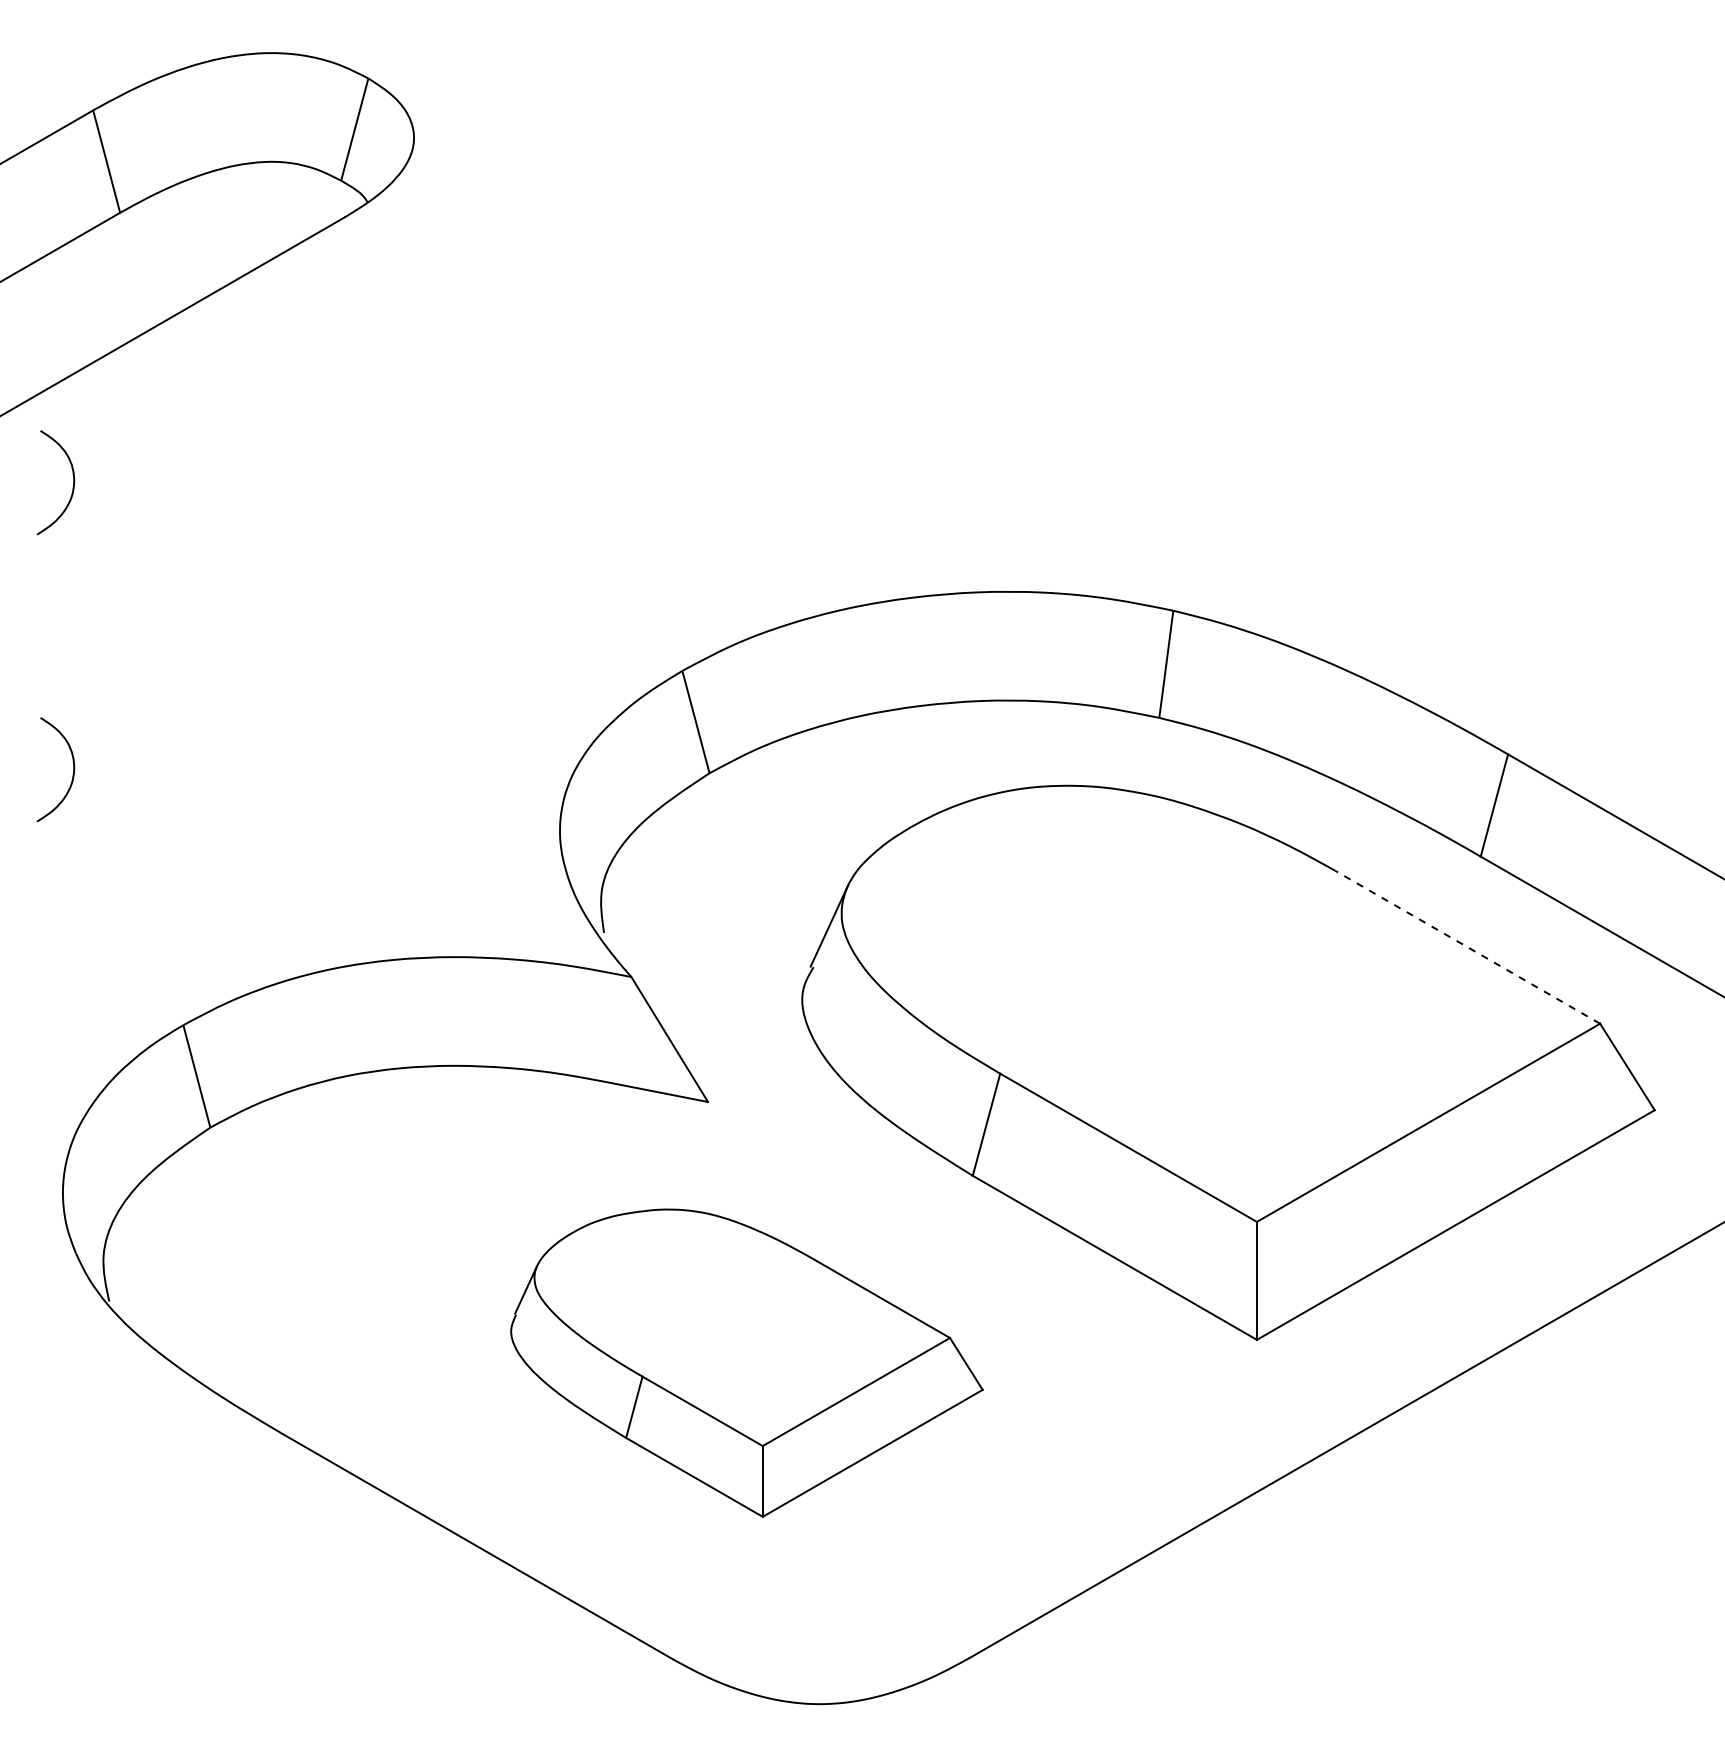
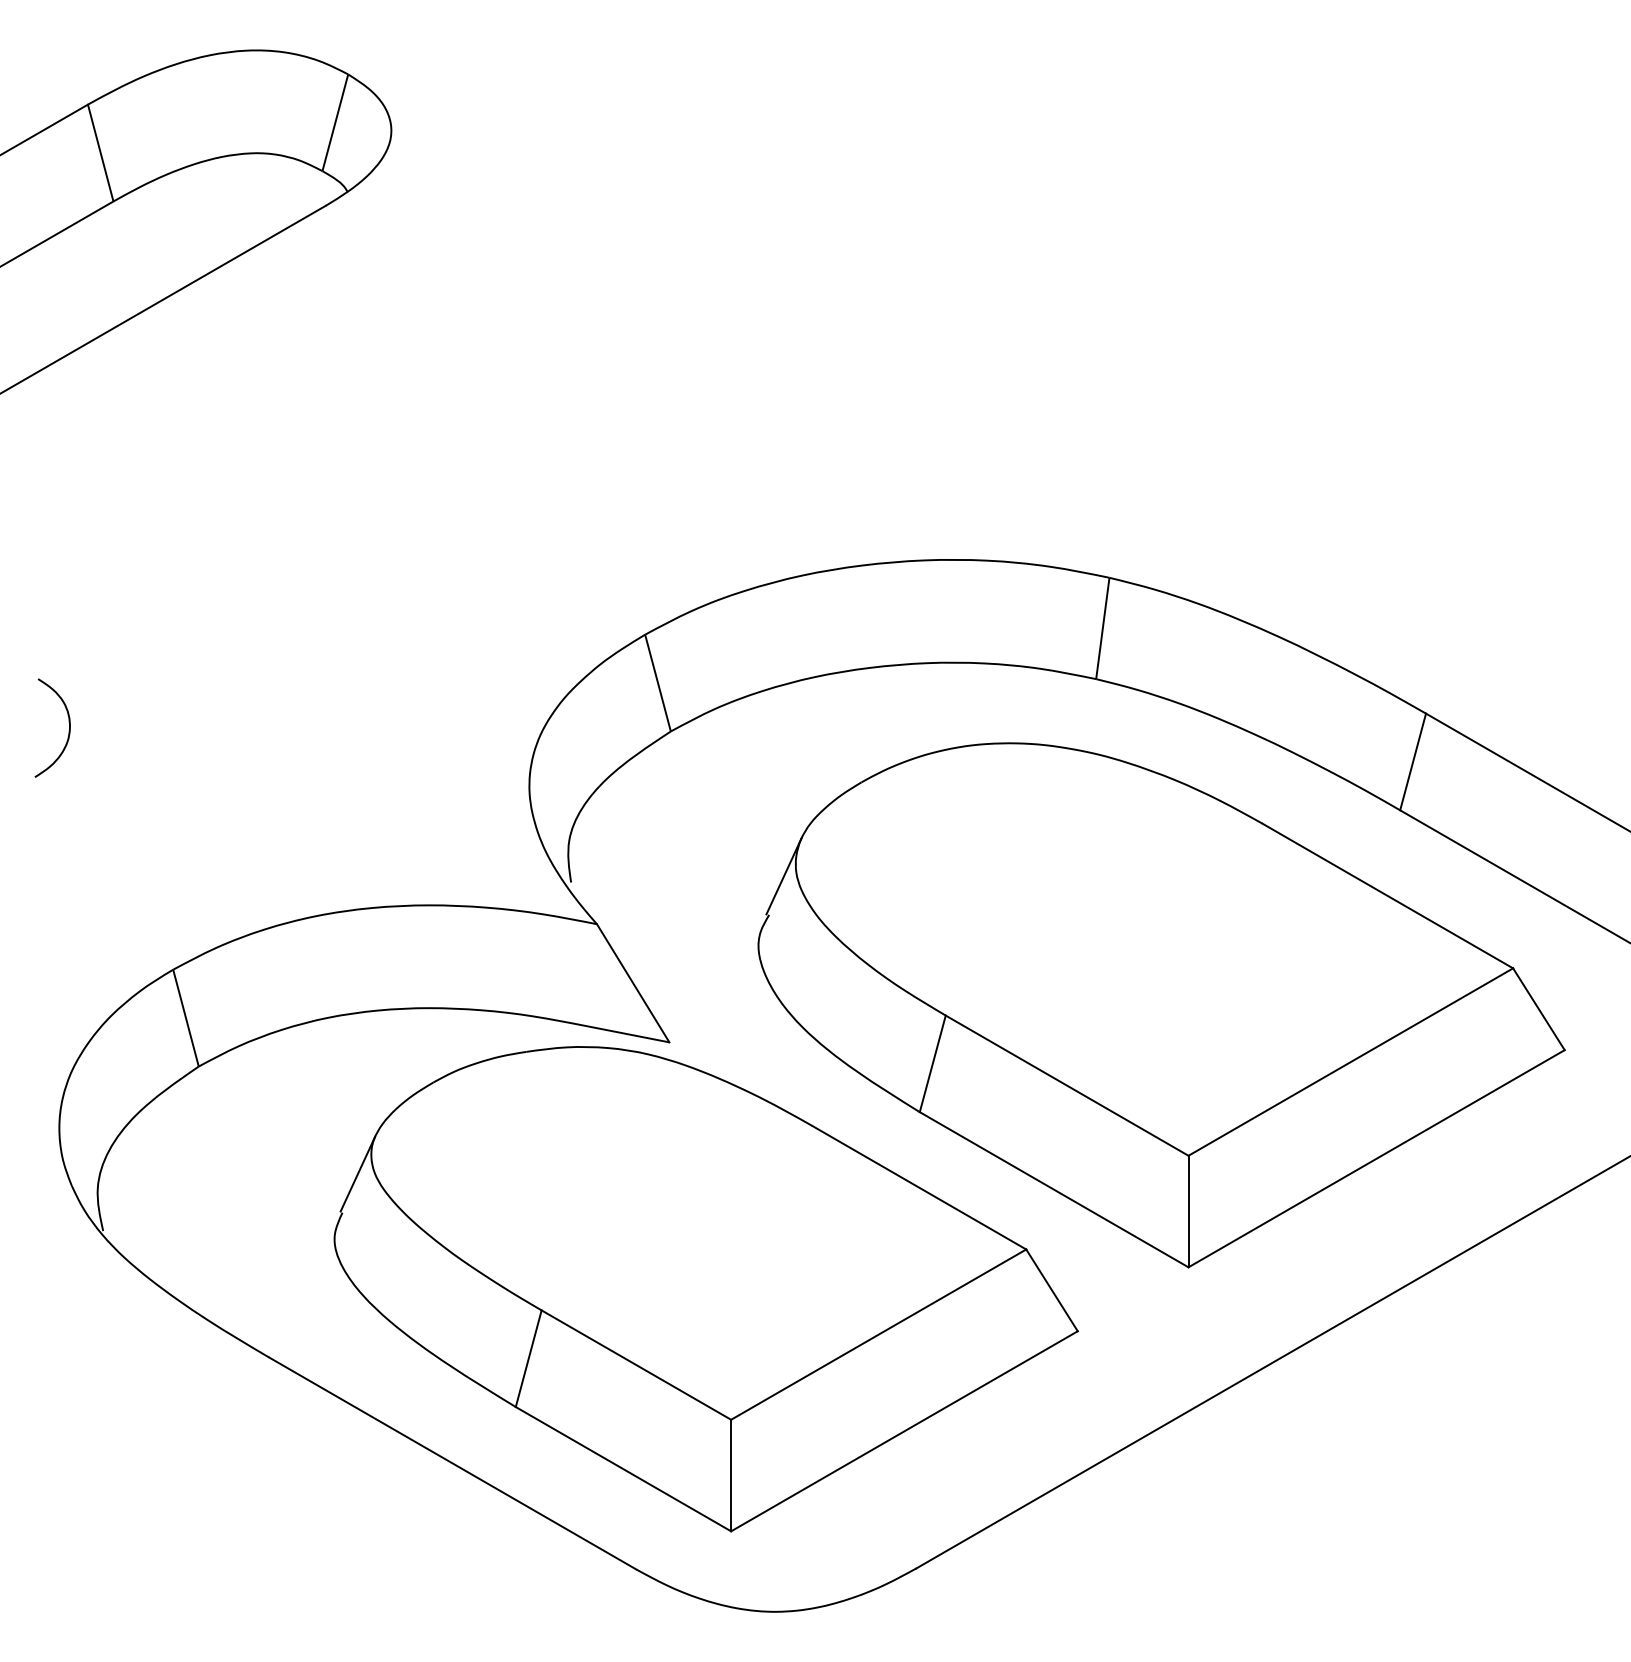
curve: (72, 487) -> (68, 461), removed
line: (1467, 947) -> (1387, 896), dashed -> solid
part: (746, 1363) -> (705, 1289), size x1.67

